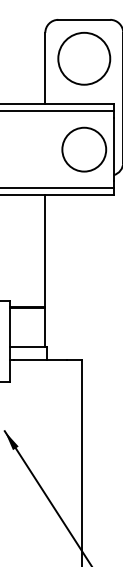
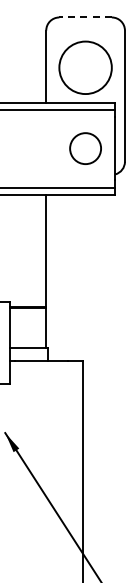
line: (84, 19) -> (85, 17), solid -> dashed
circle: (84, 58) -> (85, 67), moved
circle: (84, 149) -> (85, 148), size x0.7

